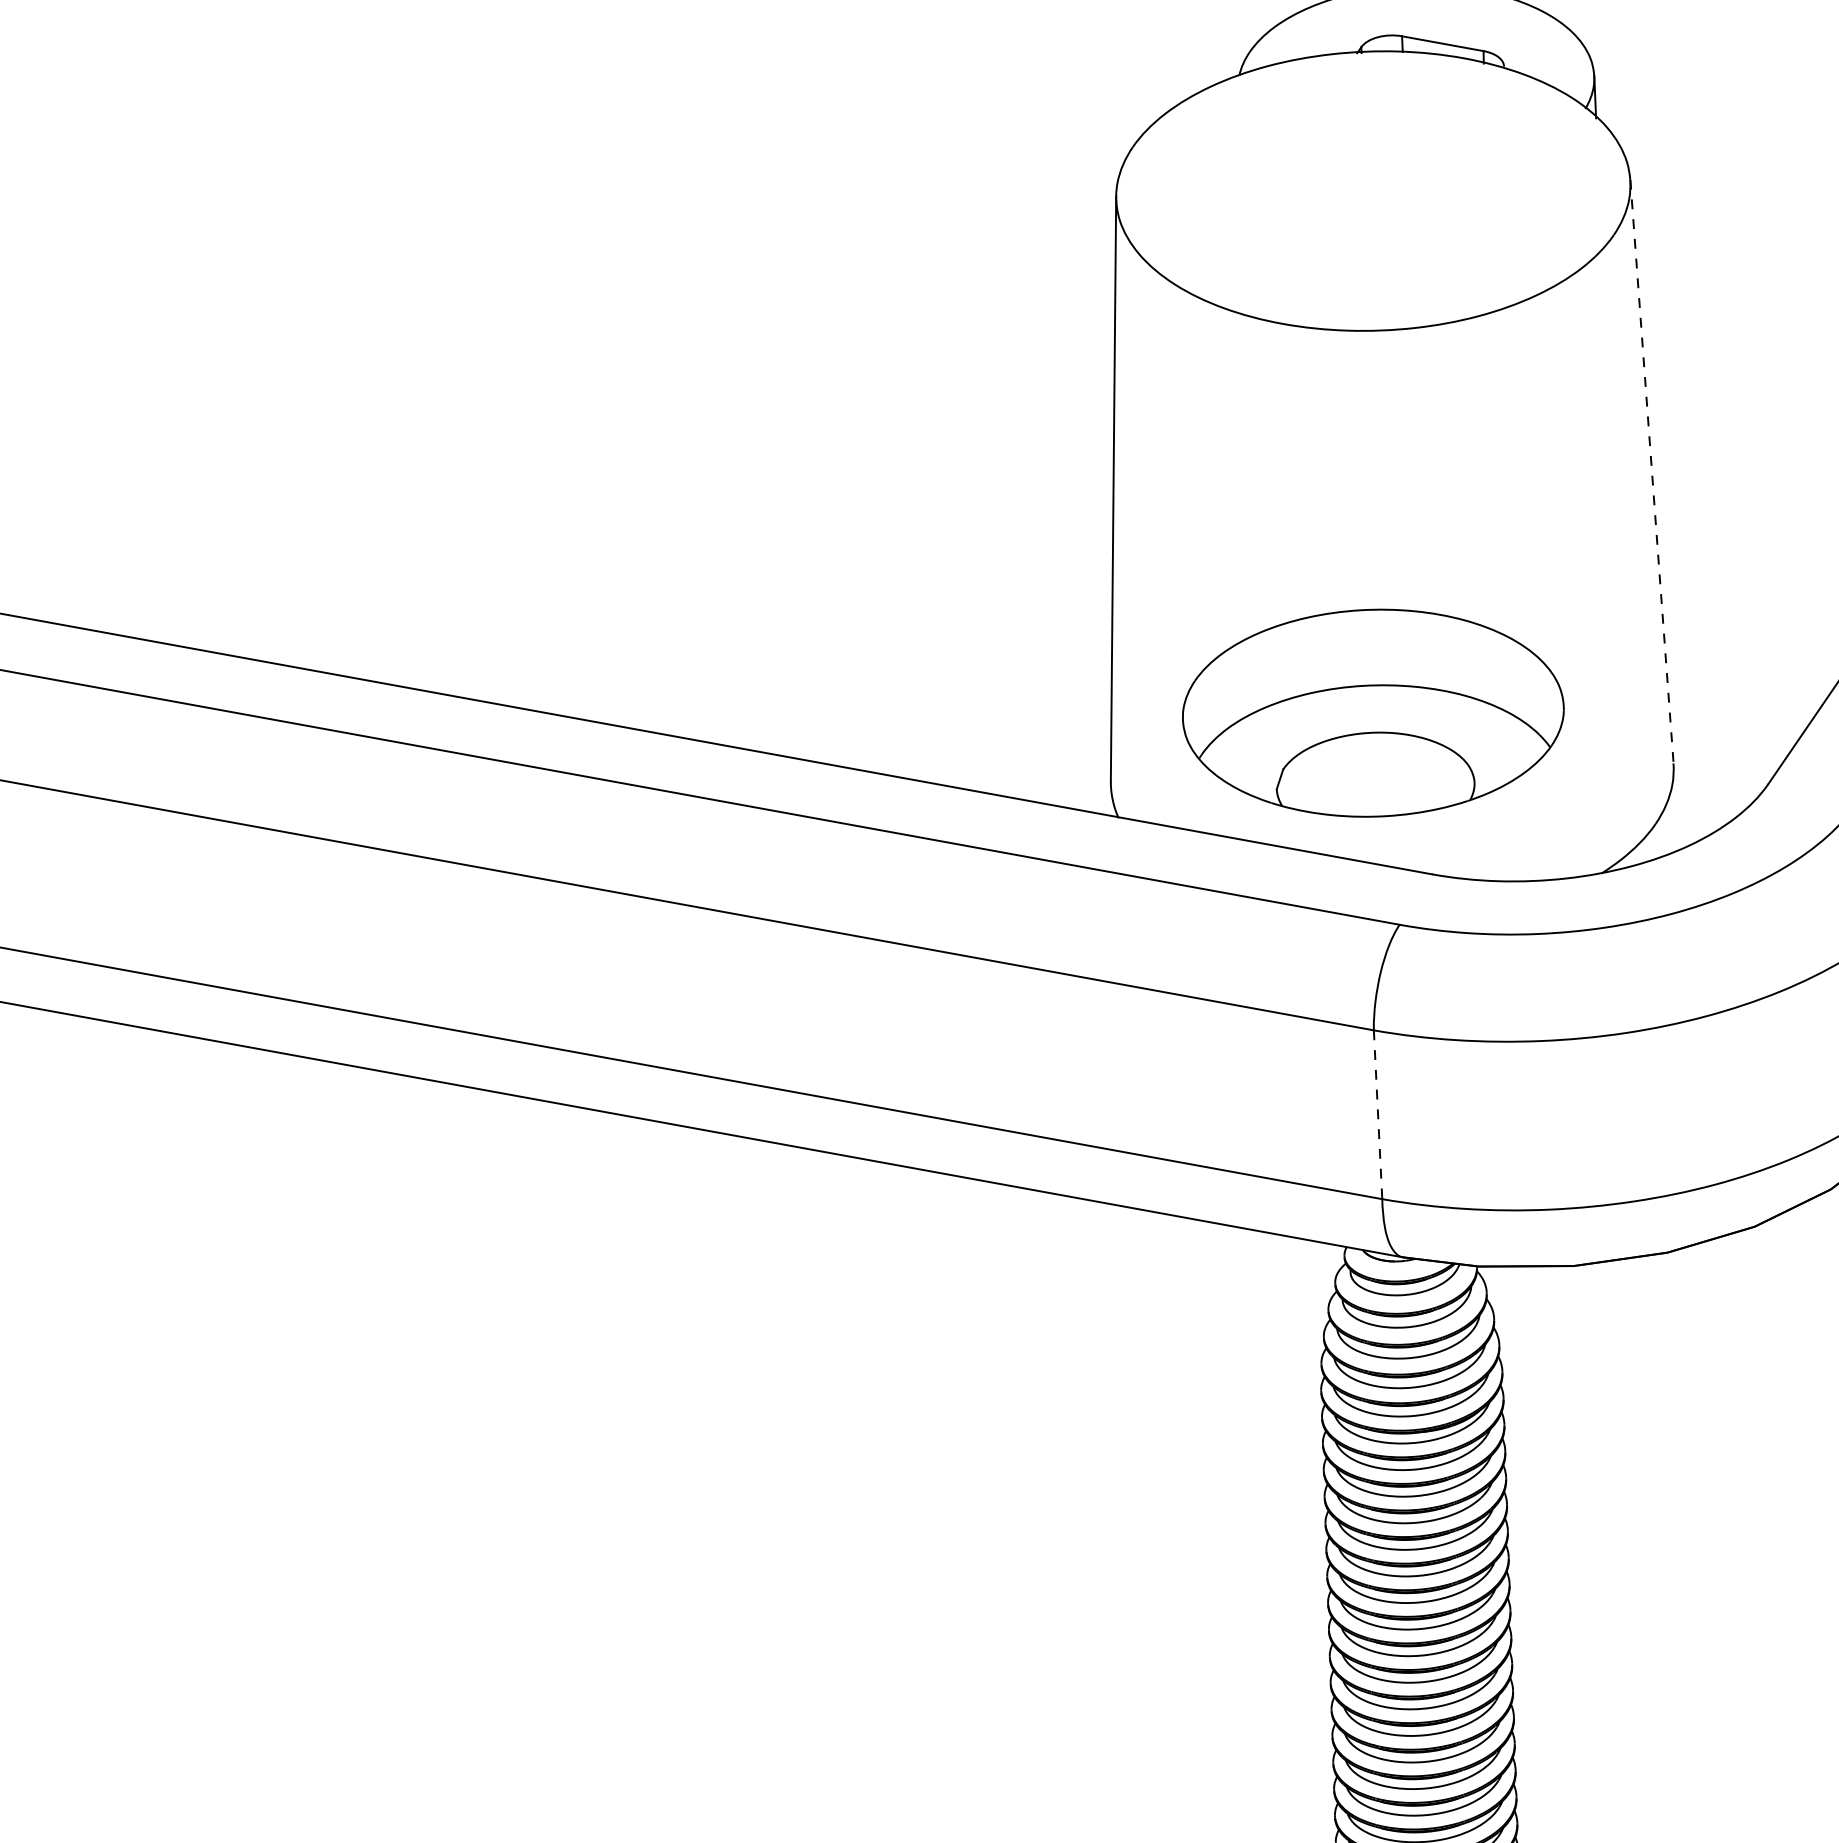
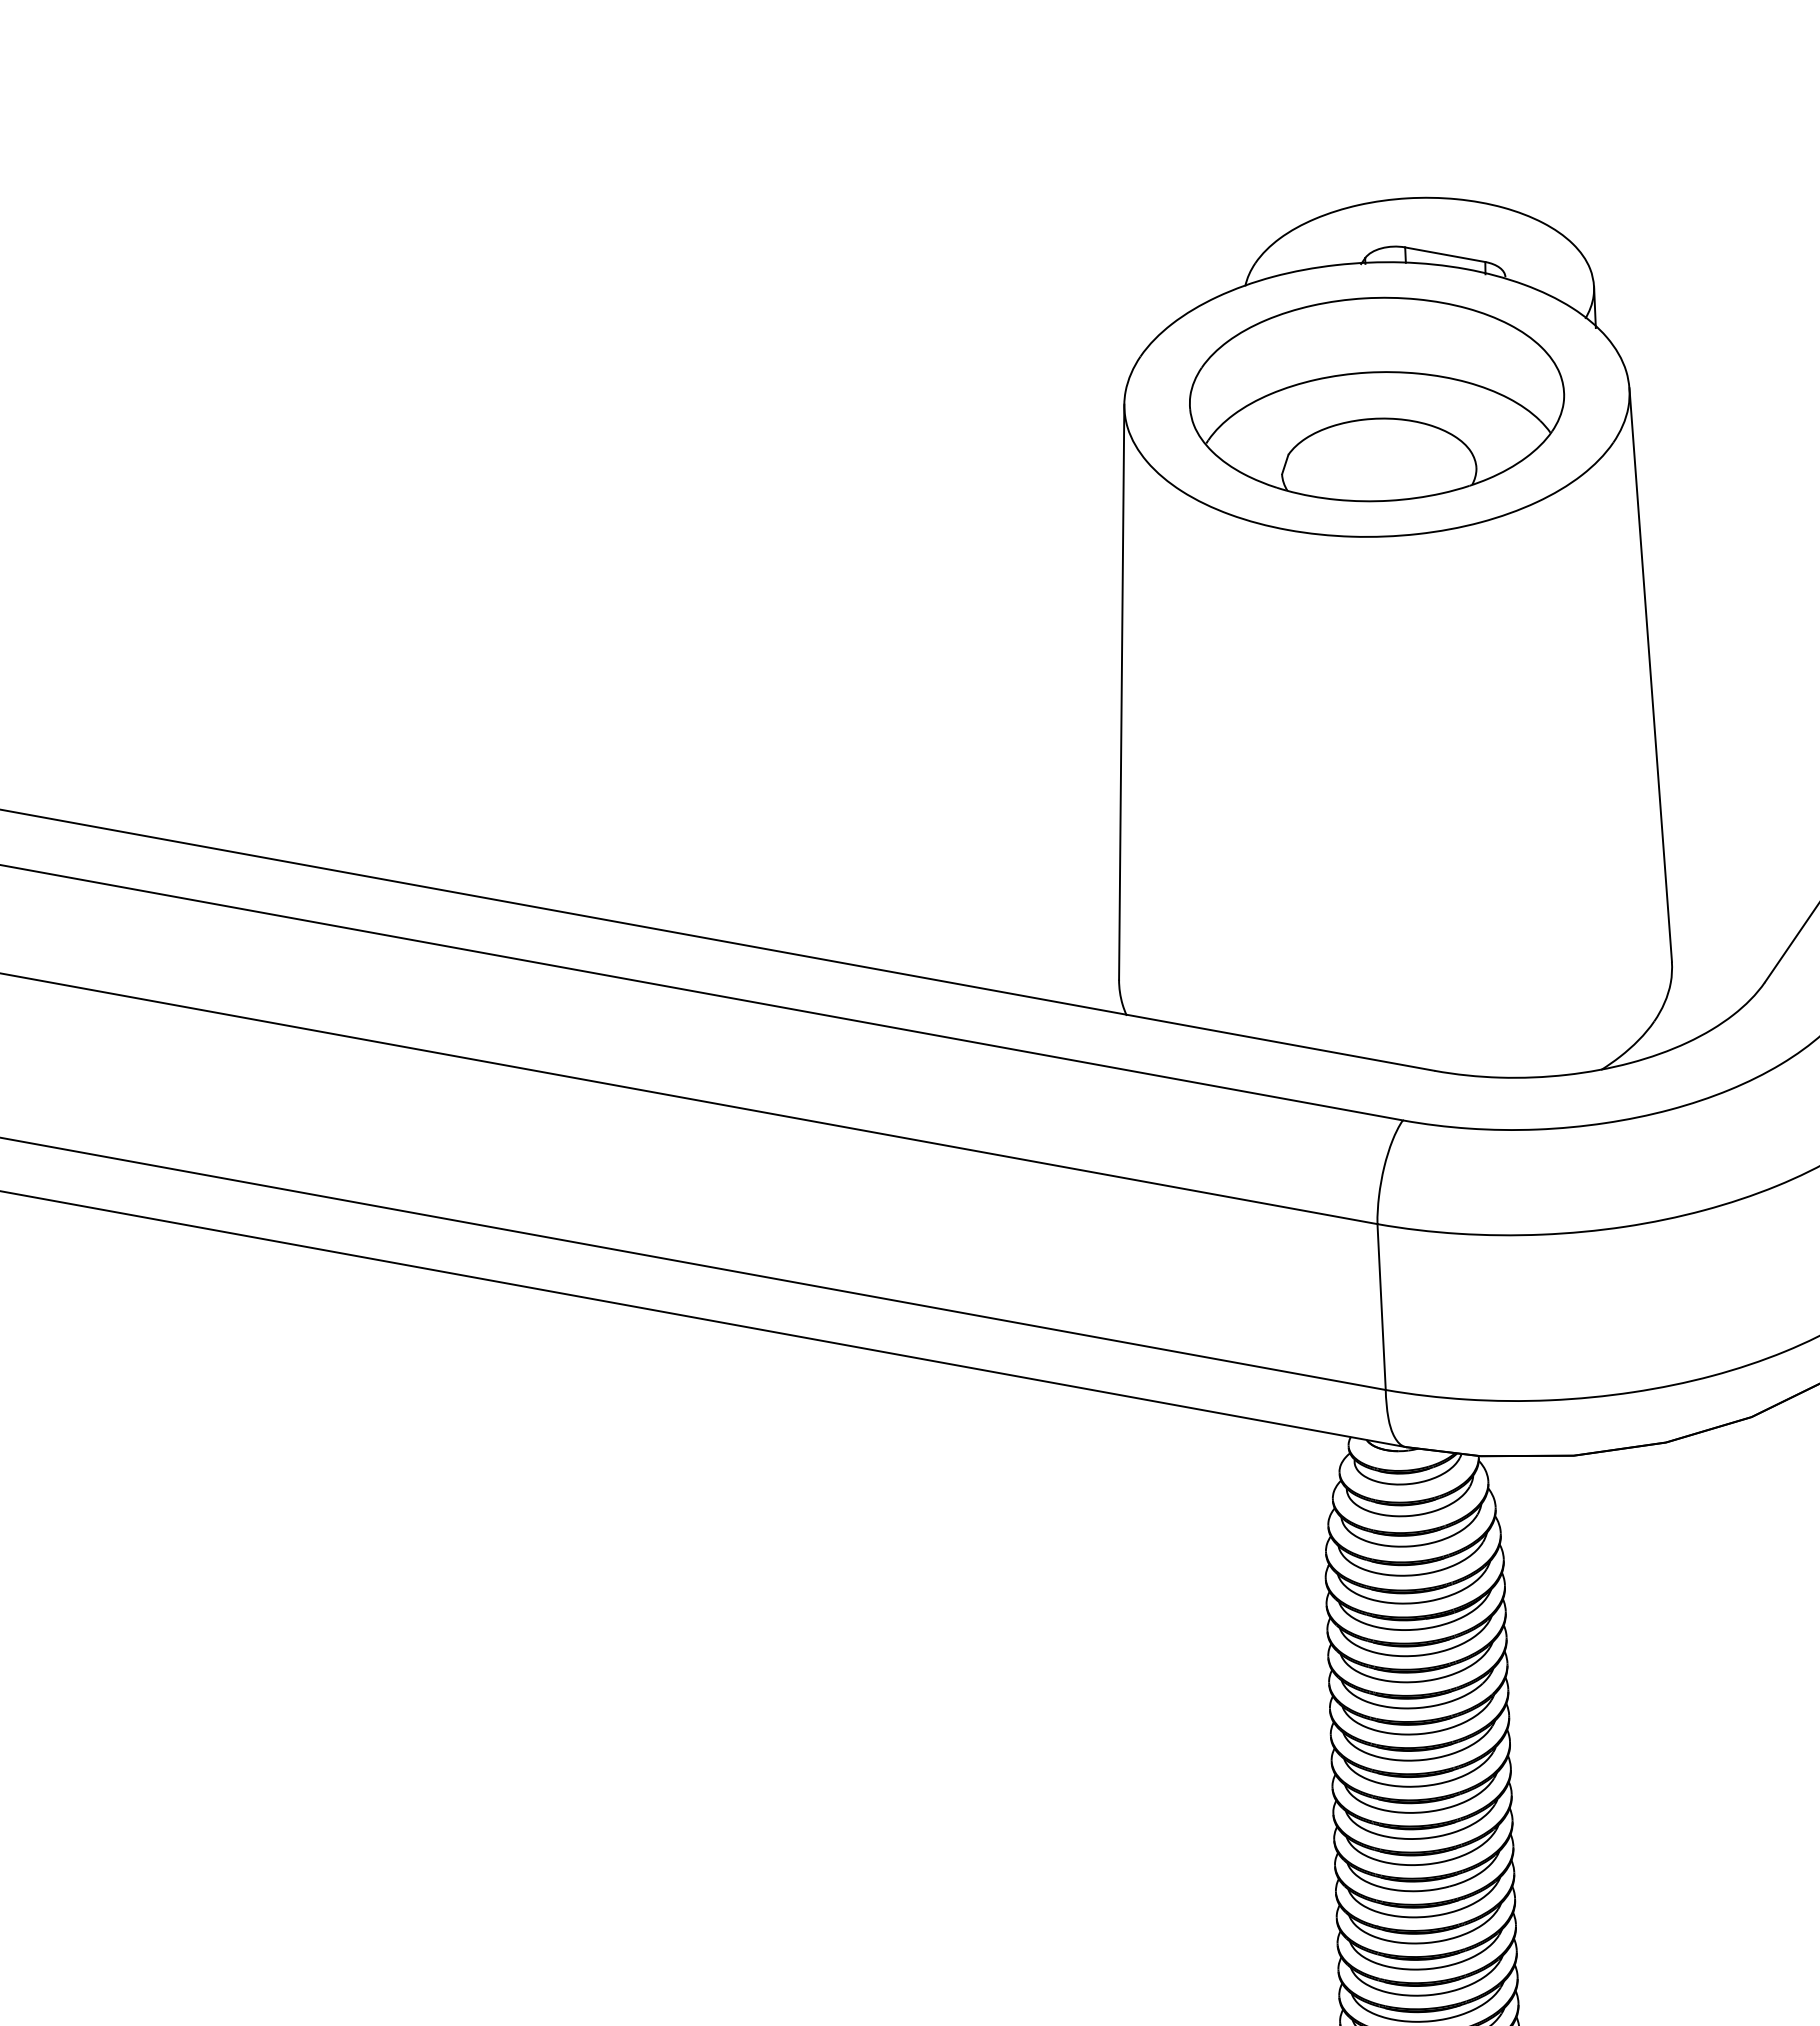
line: (1651, 471) -> (1650, 675), dashed -> solid
part: (1373, 713) -> (1377, 399), moved
line: (1377, 1115) -> (1381, 1307), dashed -> solid

